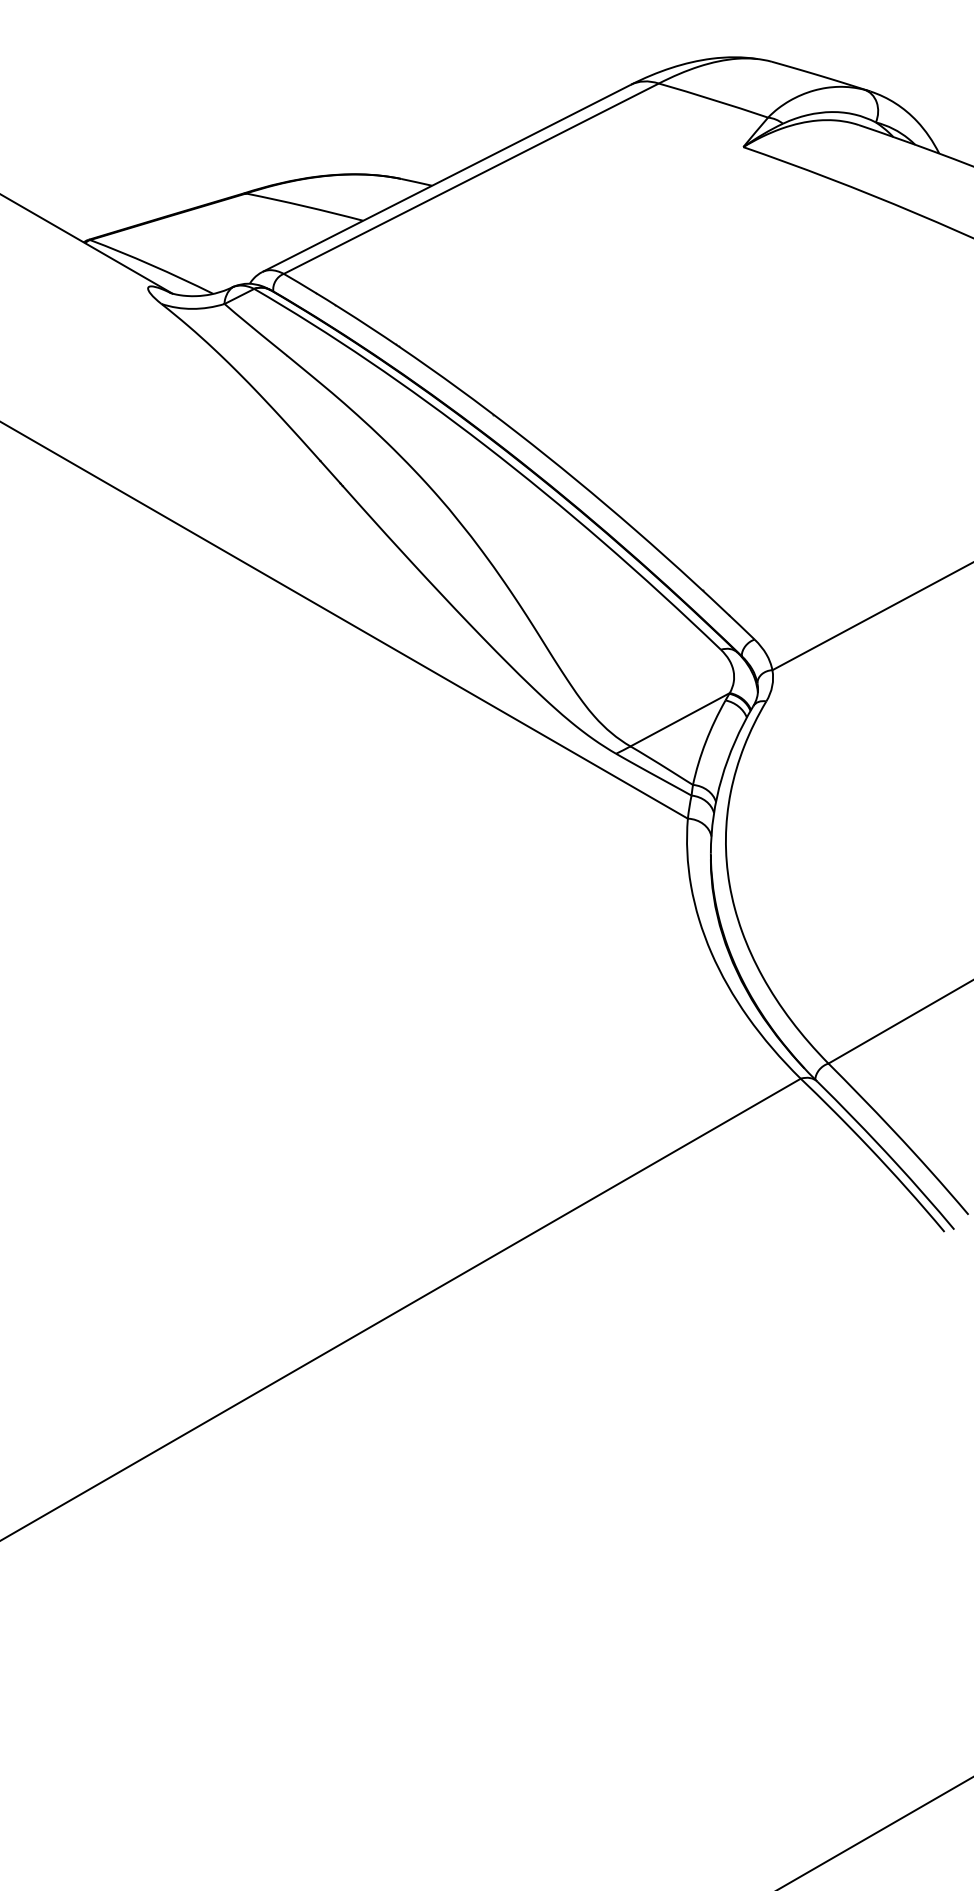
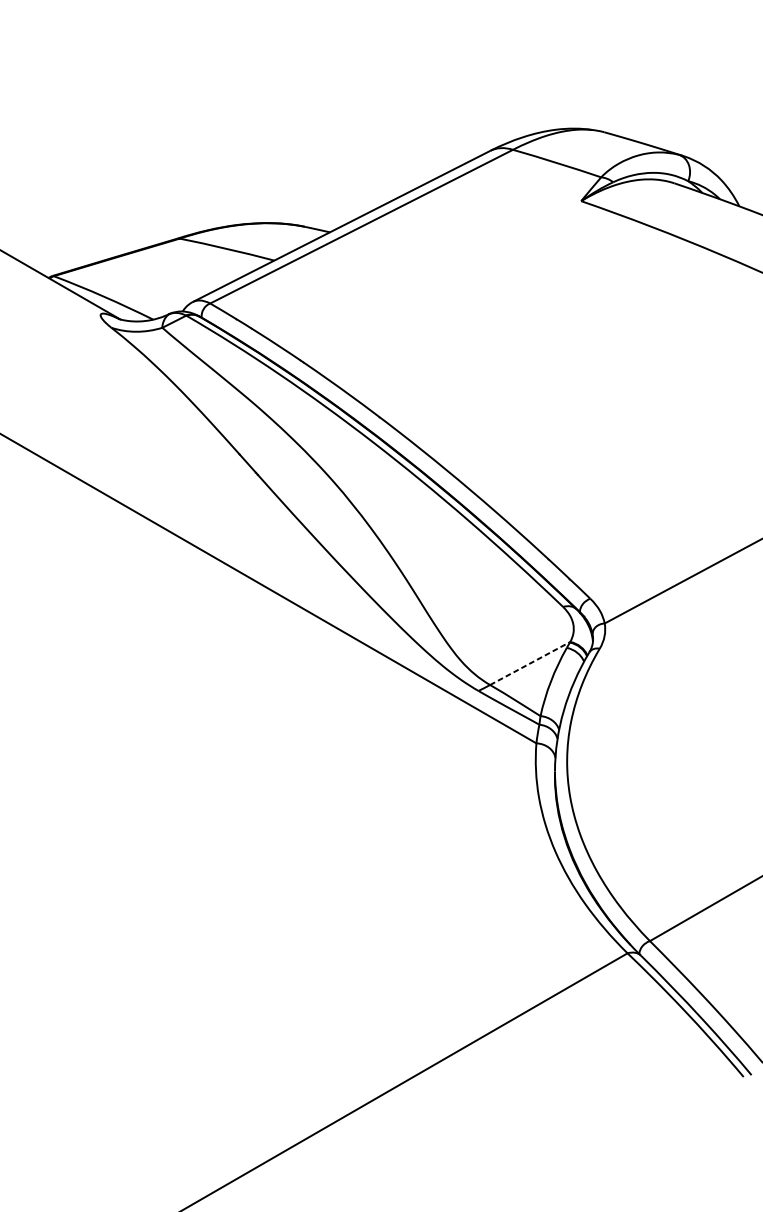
line: (680, 719) -> (530, 663), solid -> dashed

